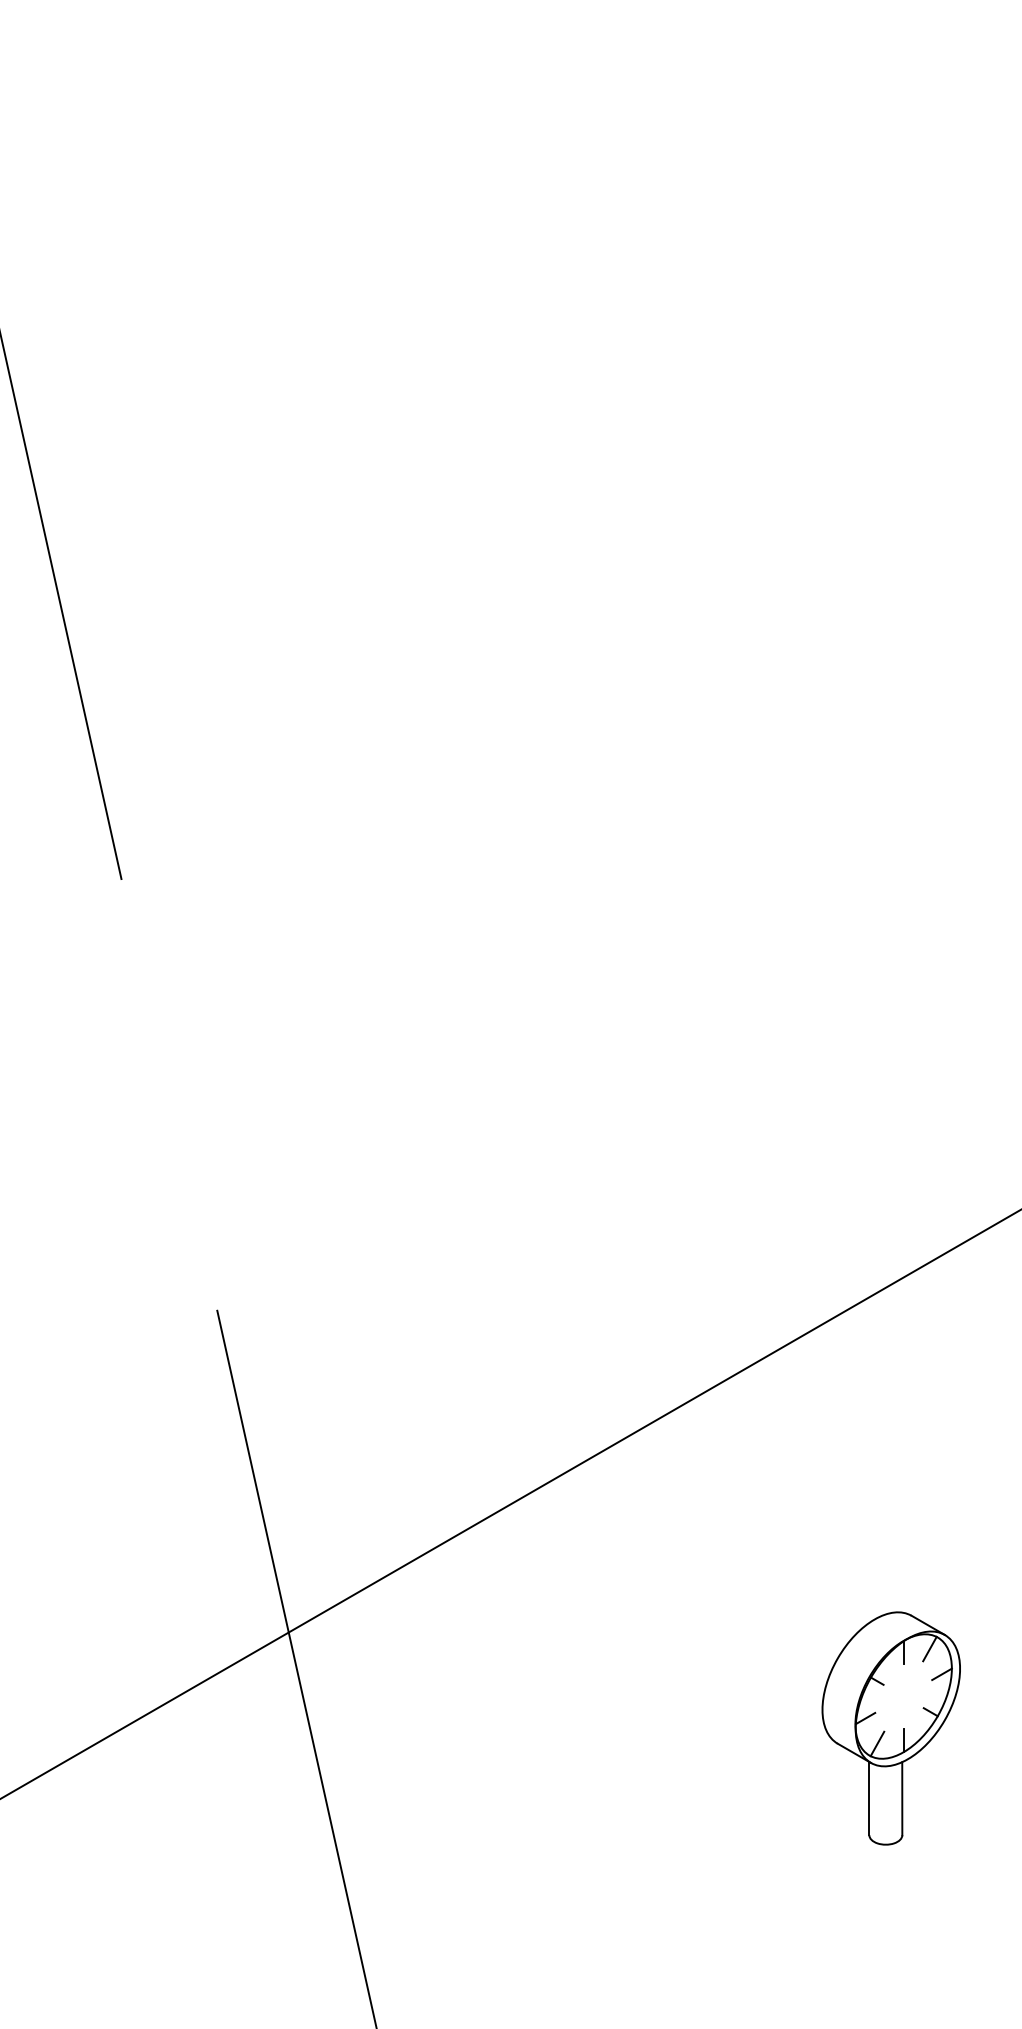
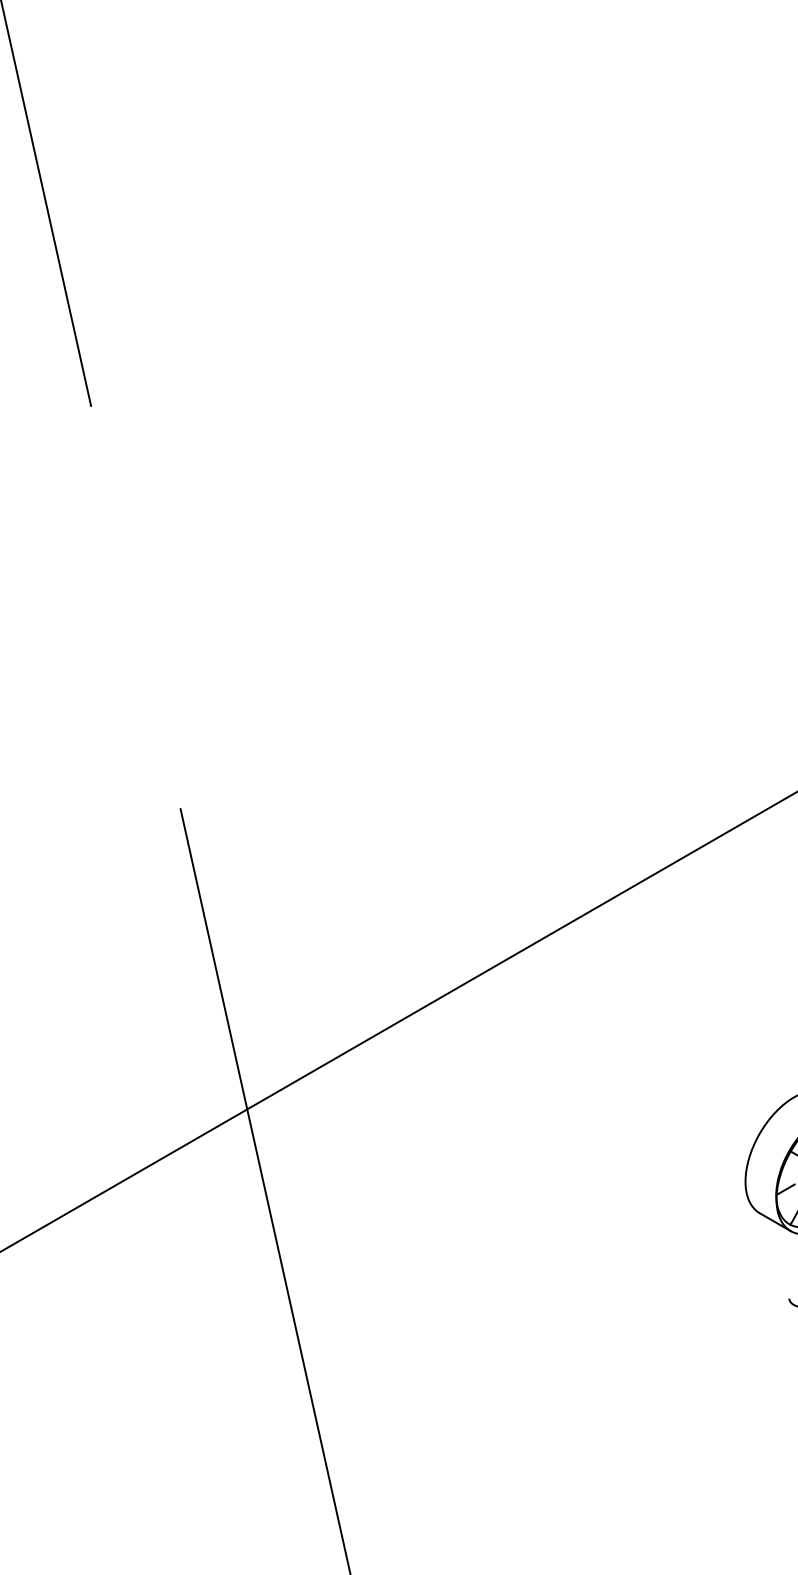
line: (869, 1798) -> (789, 1264), removed

